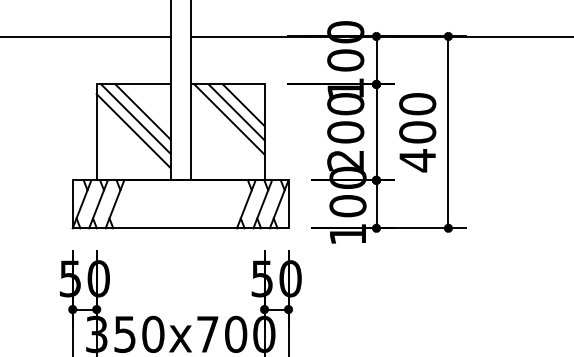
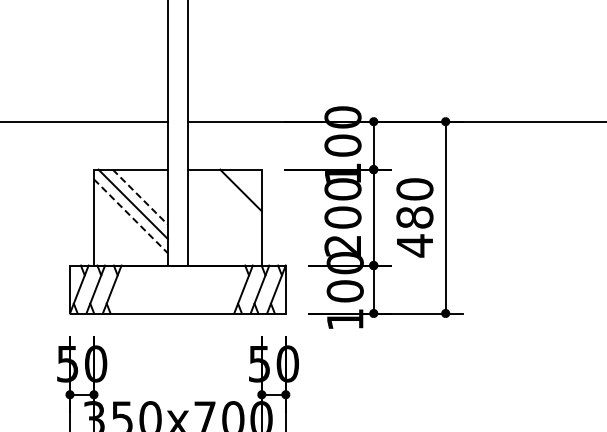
line: (143, 112) -> (140, 197), solid -> dashed
line: (236, 112) -> (233, 197), removed
line: (229, 119) -> (226, 204), removed
line: (134, 131) -> (131, 216), solid -> dashed
text: (417, 132) -> (414, 217), 400 -> 480

